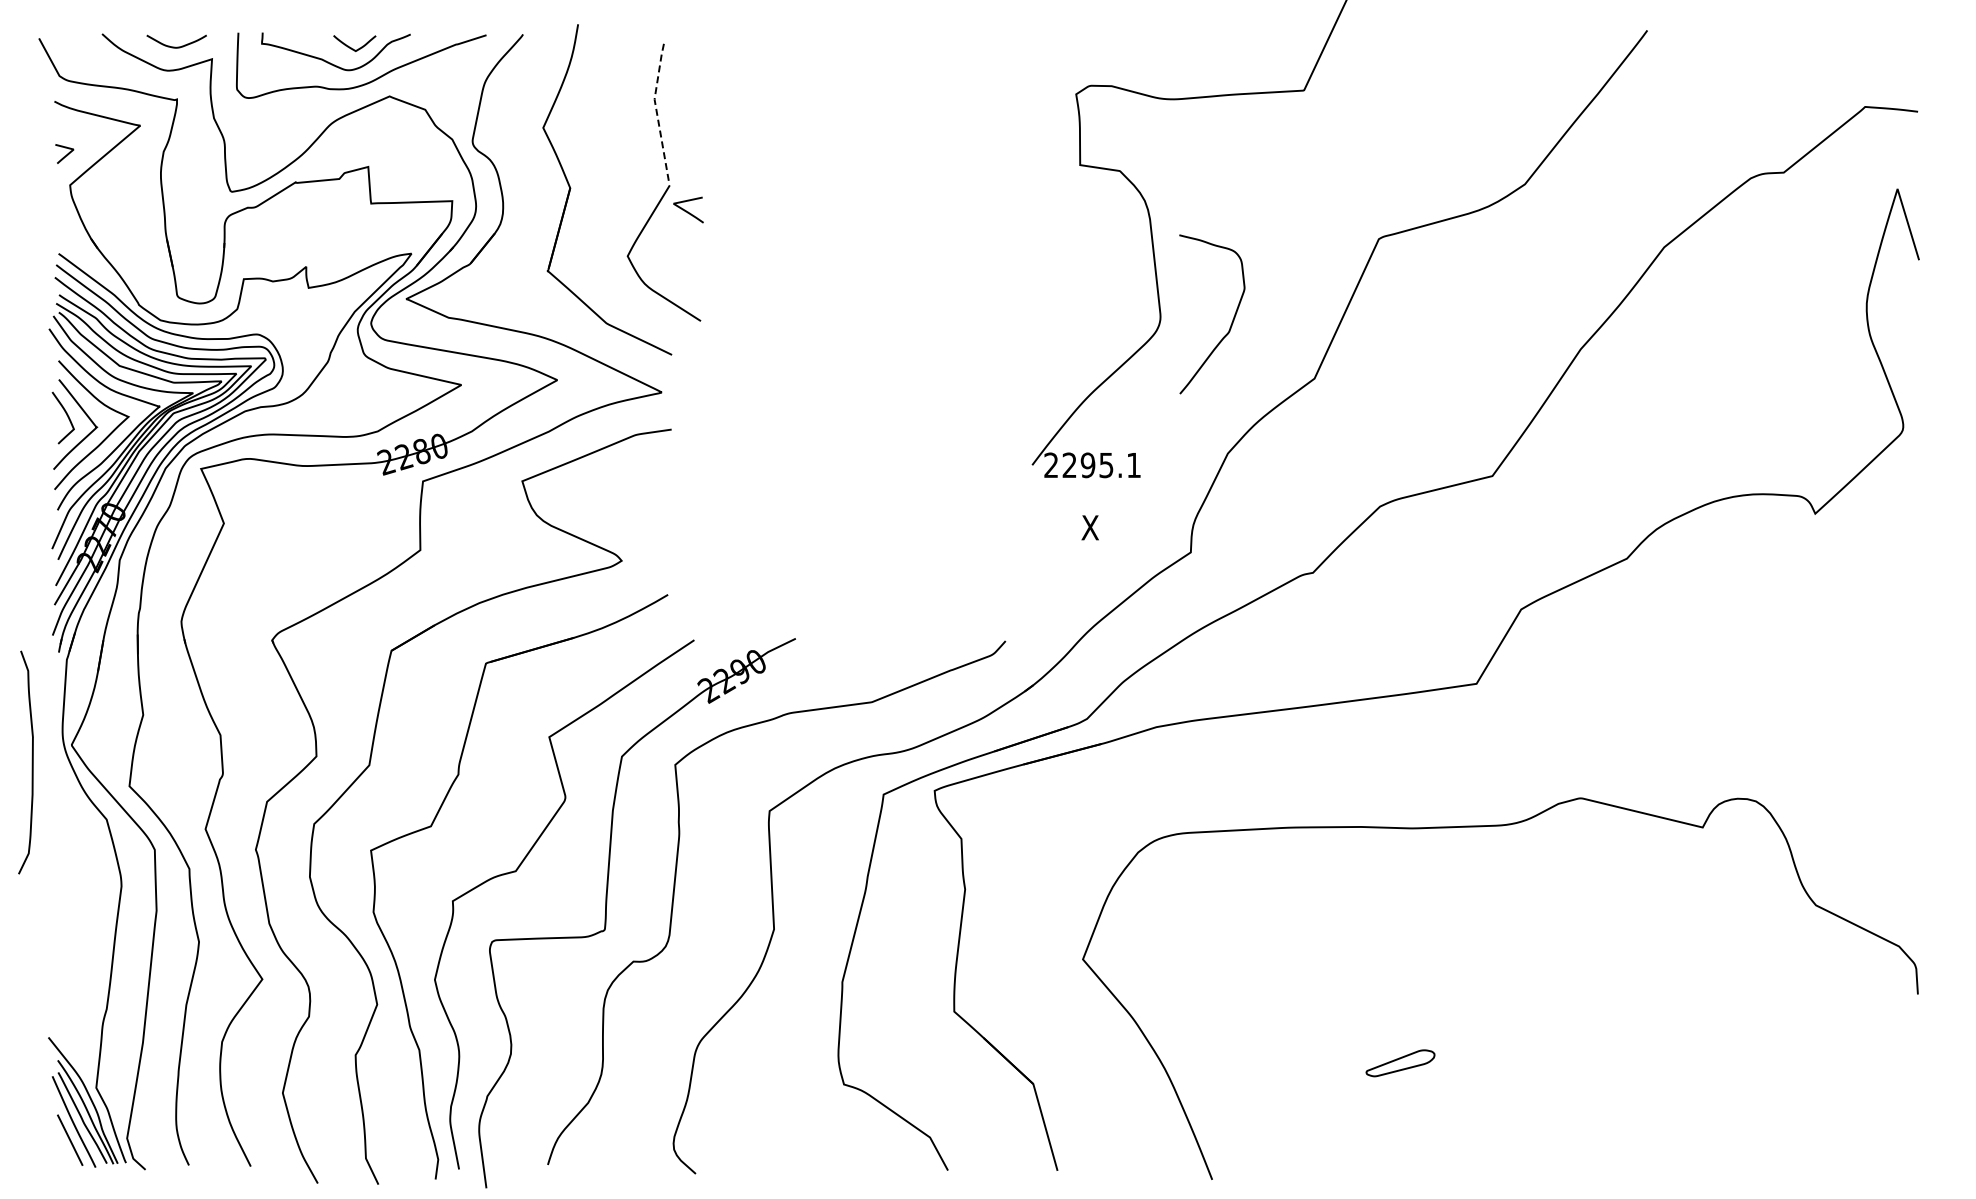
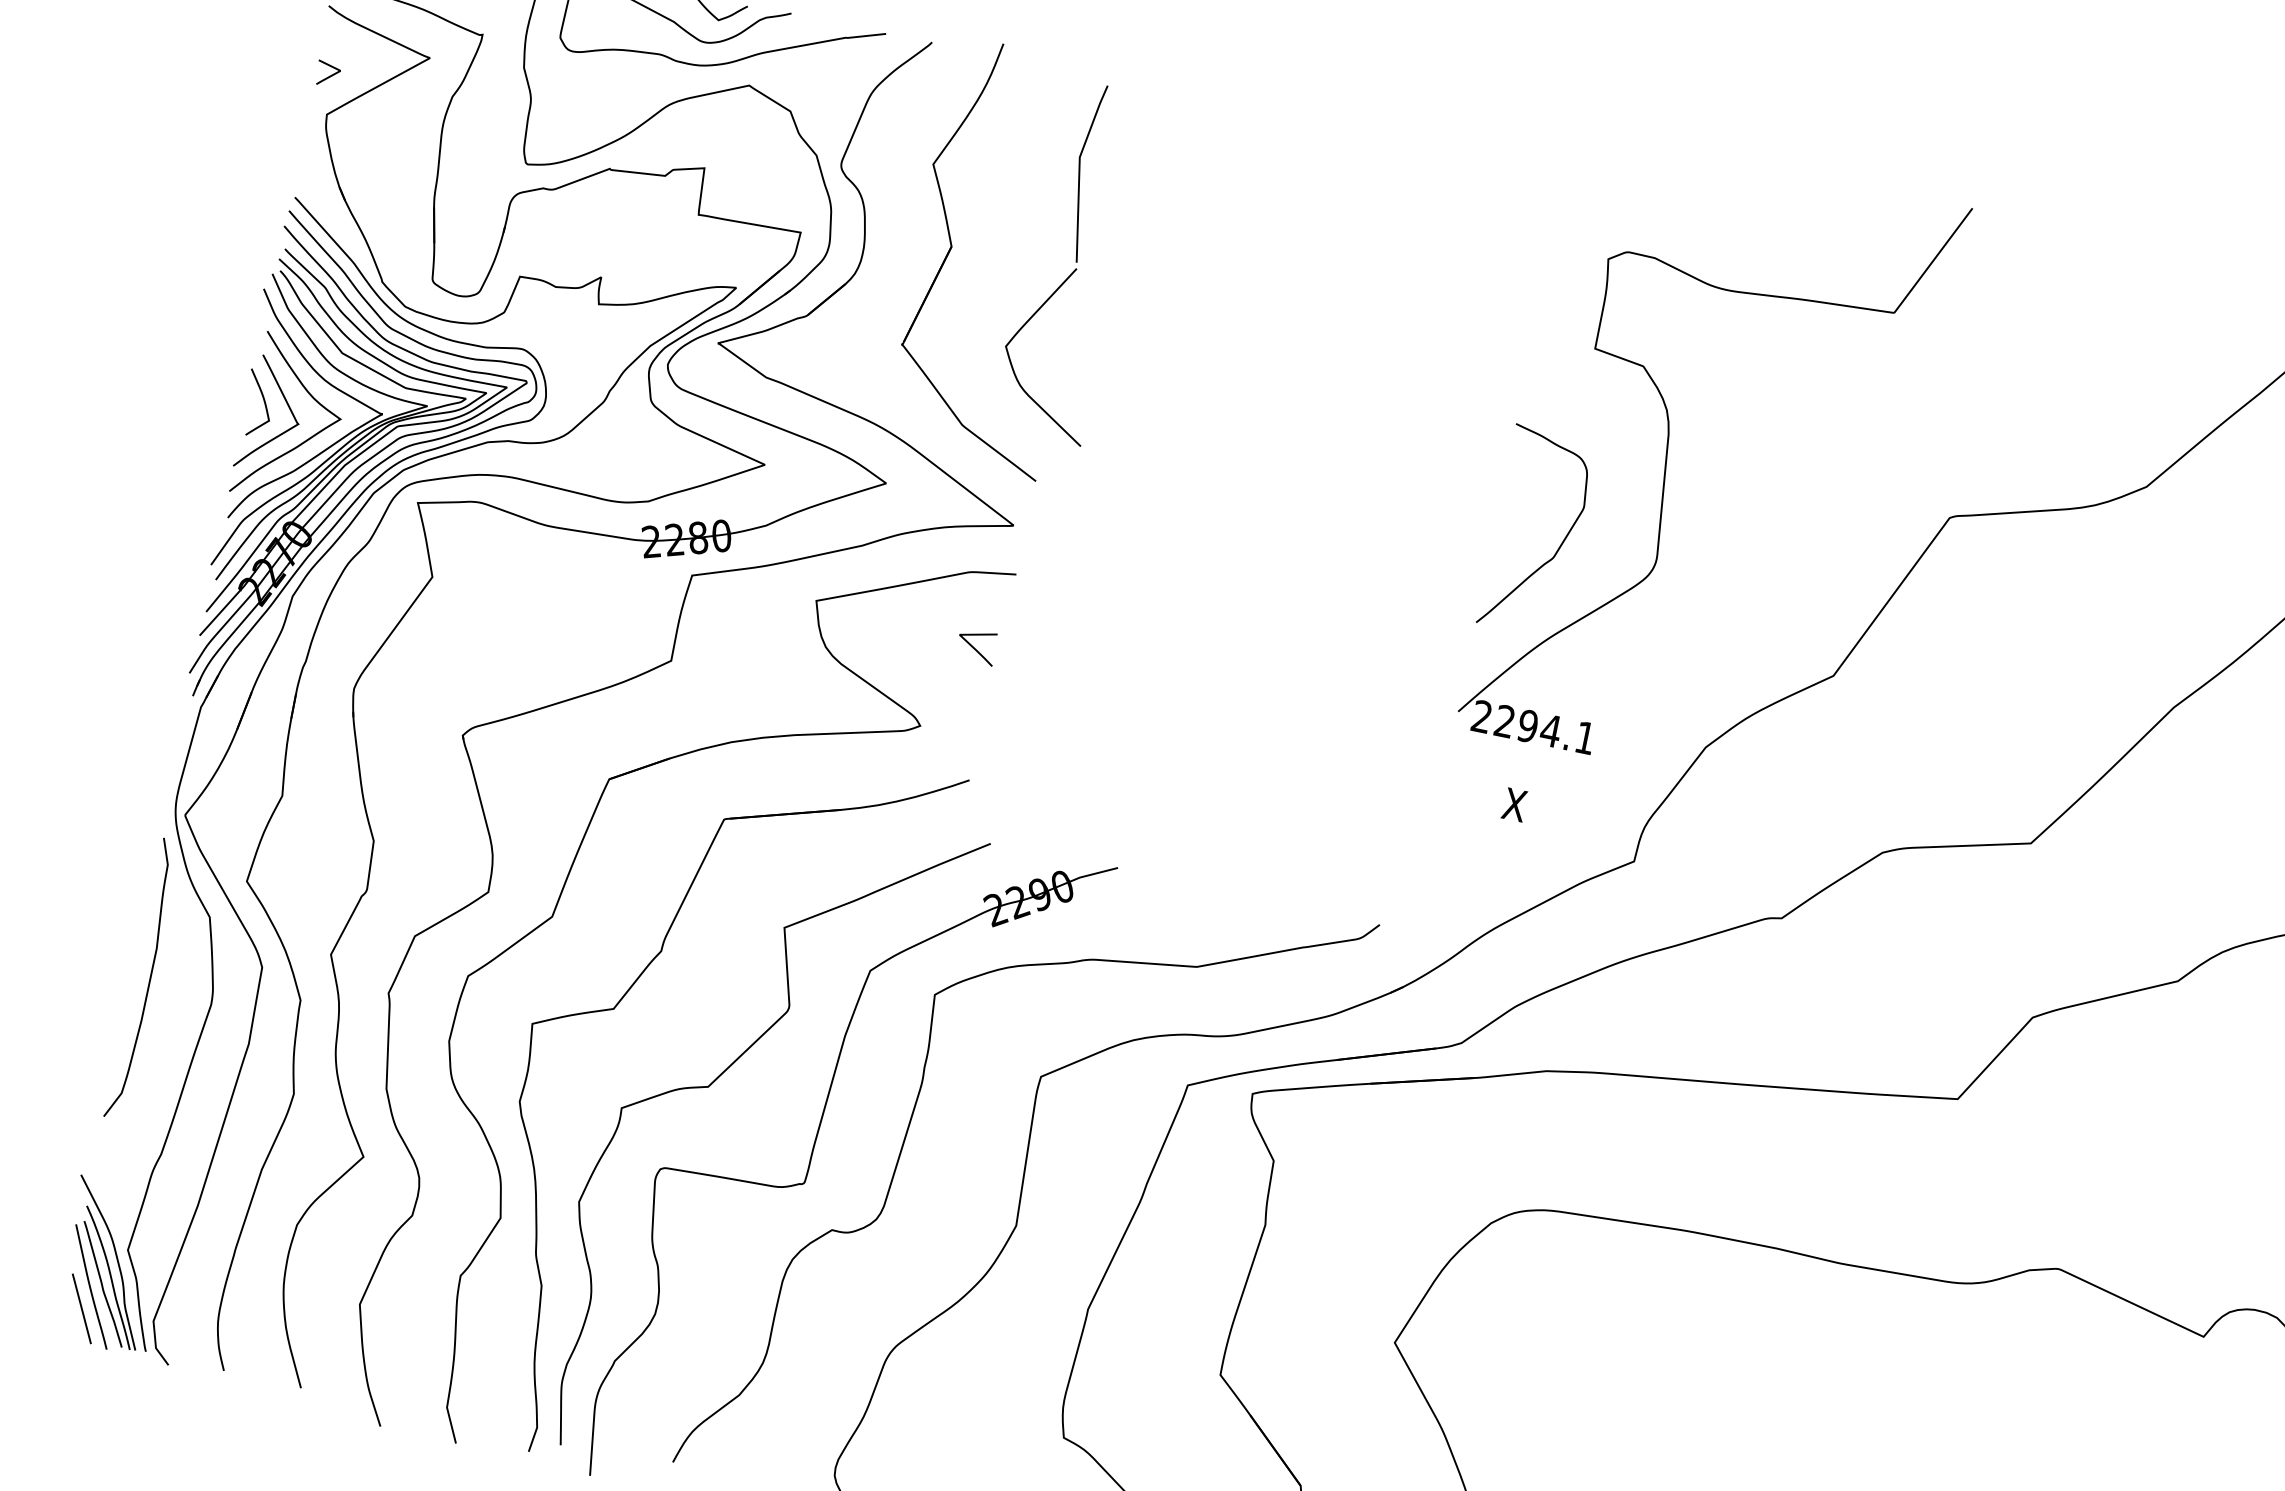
line: (656, 109) -> (1079, 170), dashed -> solid
line: (688, 211) -> (976, 648), moved
curve: (1232, 319) -> (1560, 542), moved
text: (1106, 465) -> (1550, 731), 2295.1 -> 2294.1
curve: (31, 762) -> (148, 980), moved

